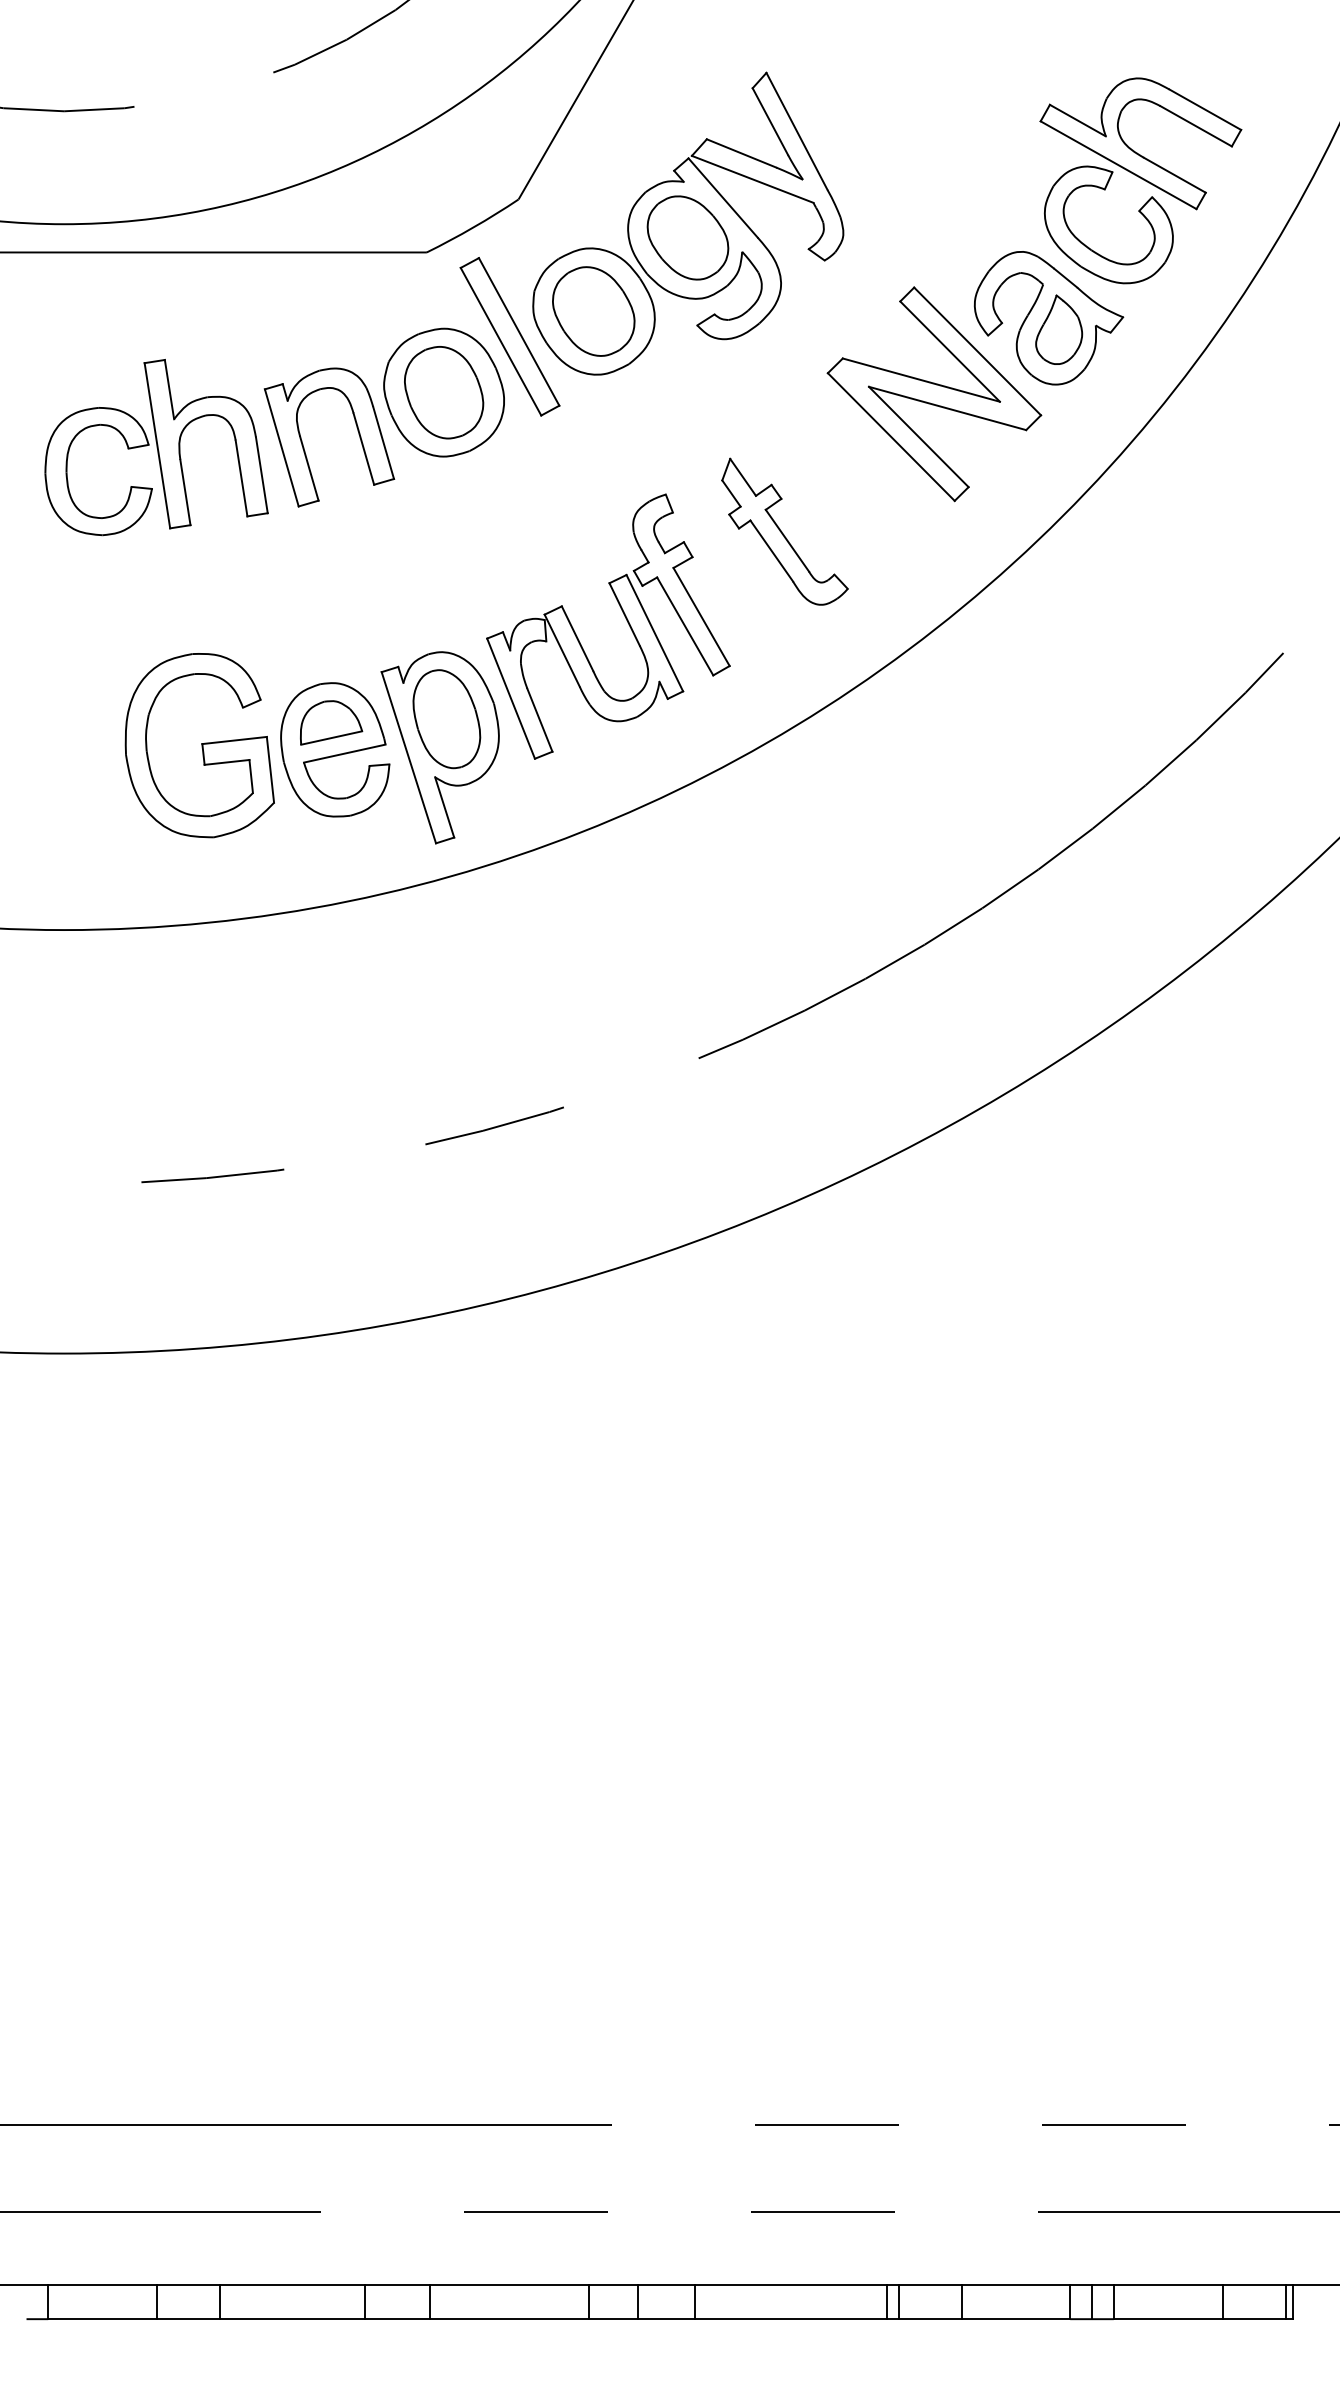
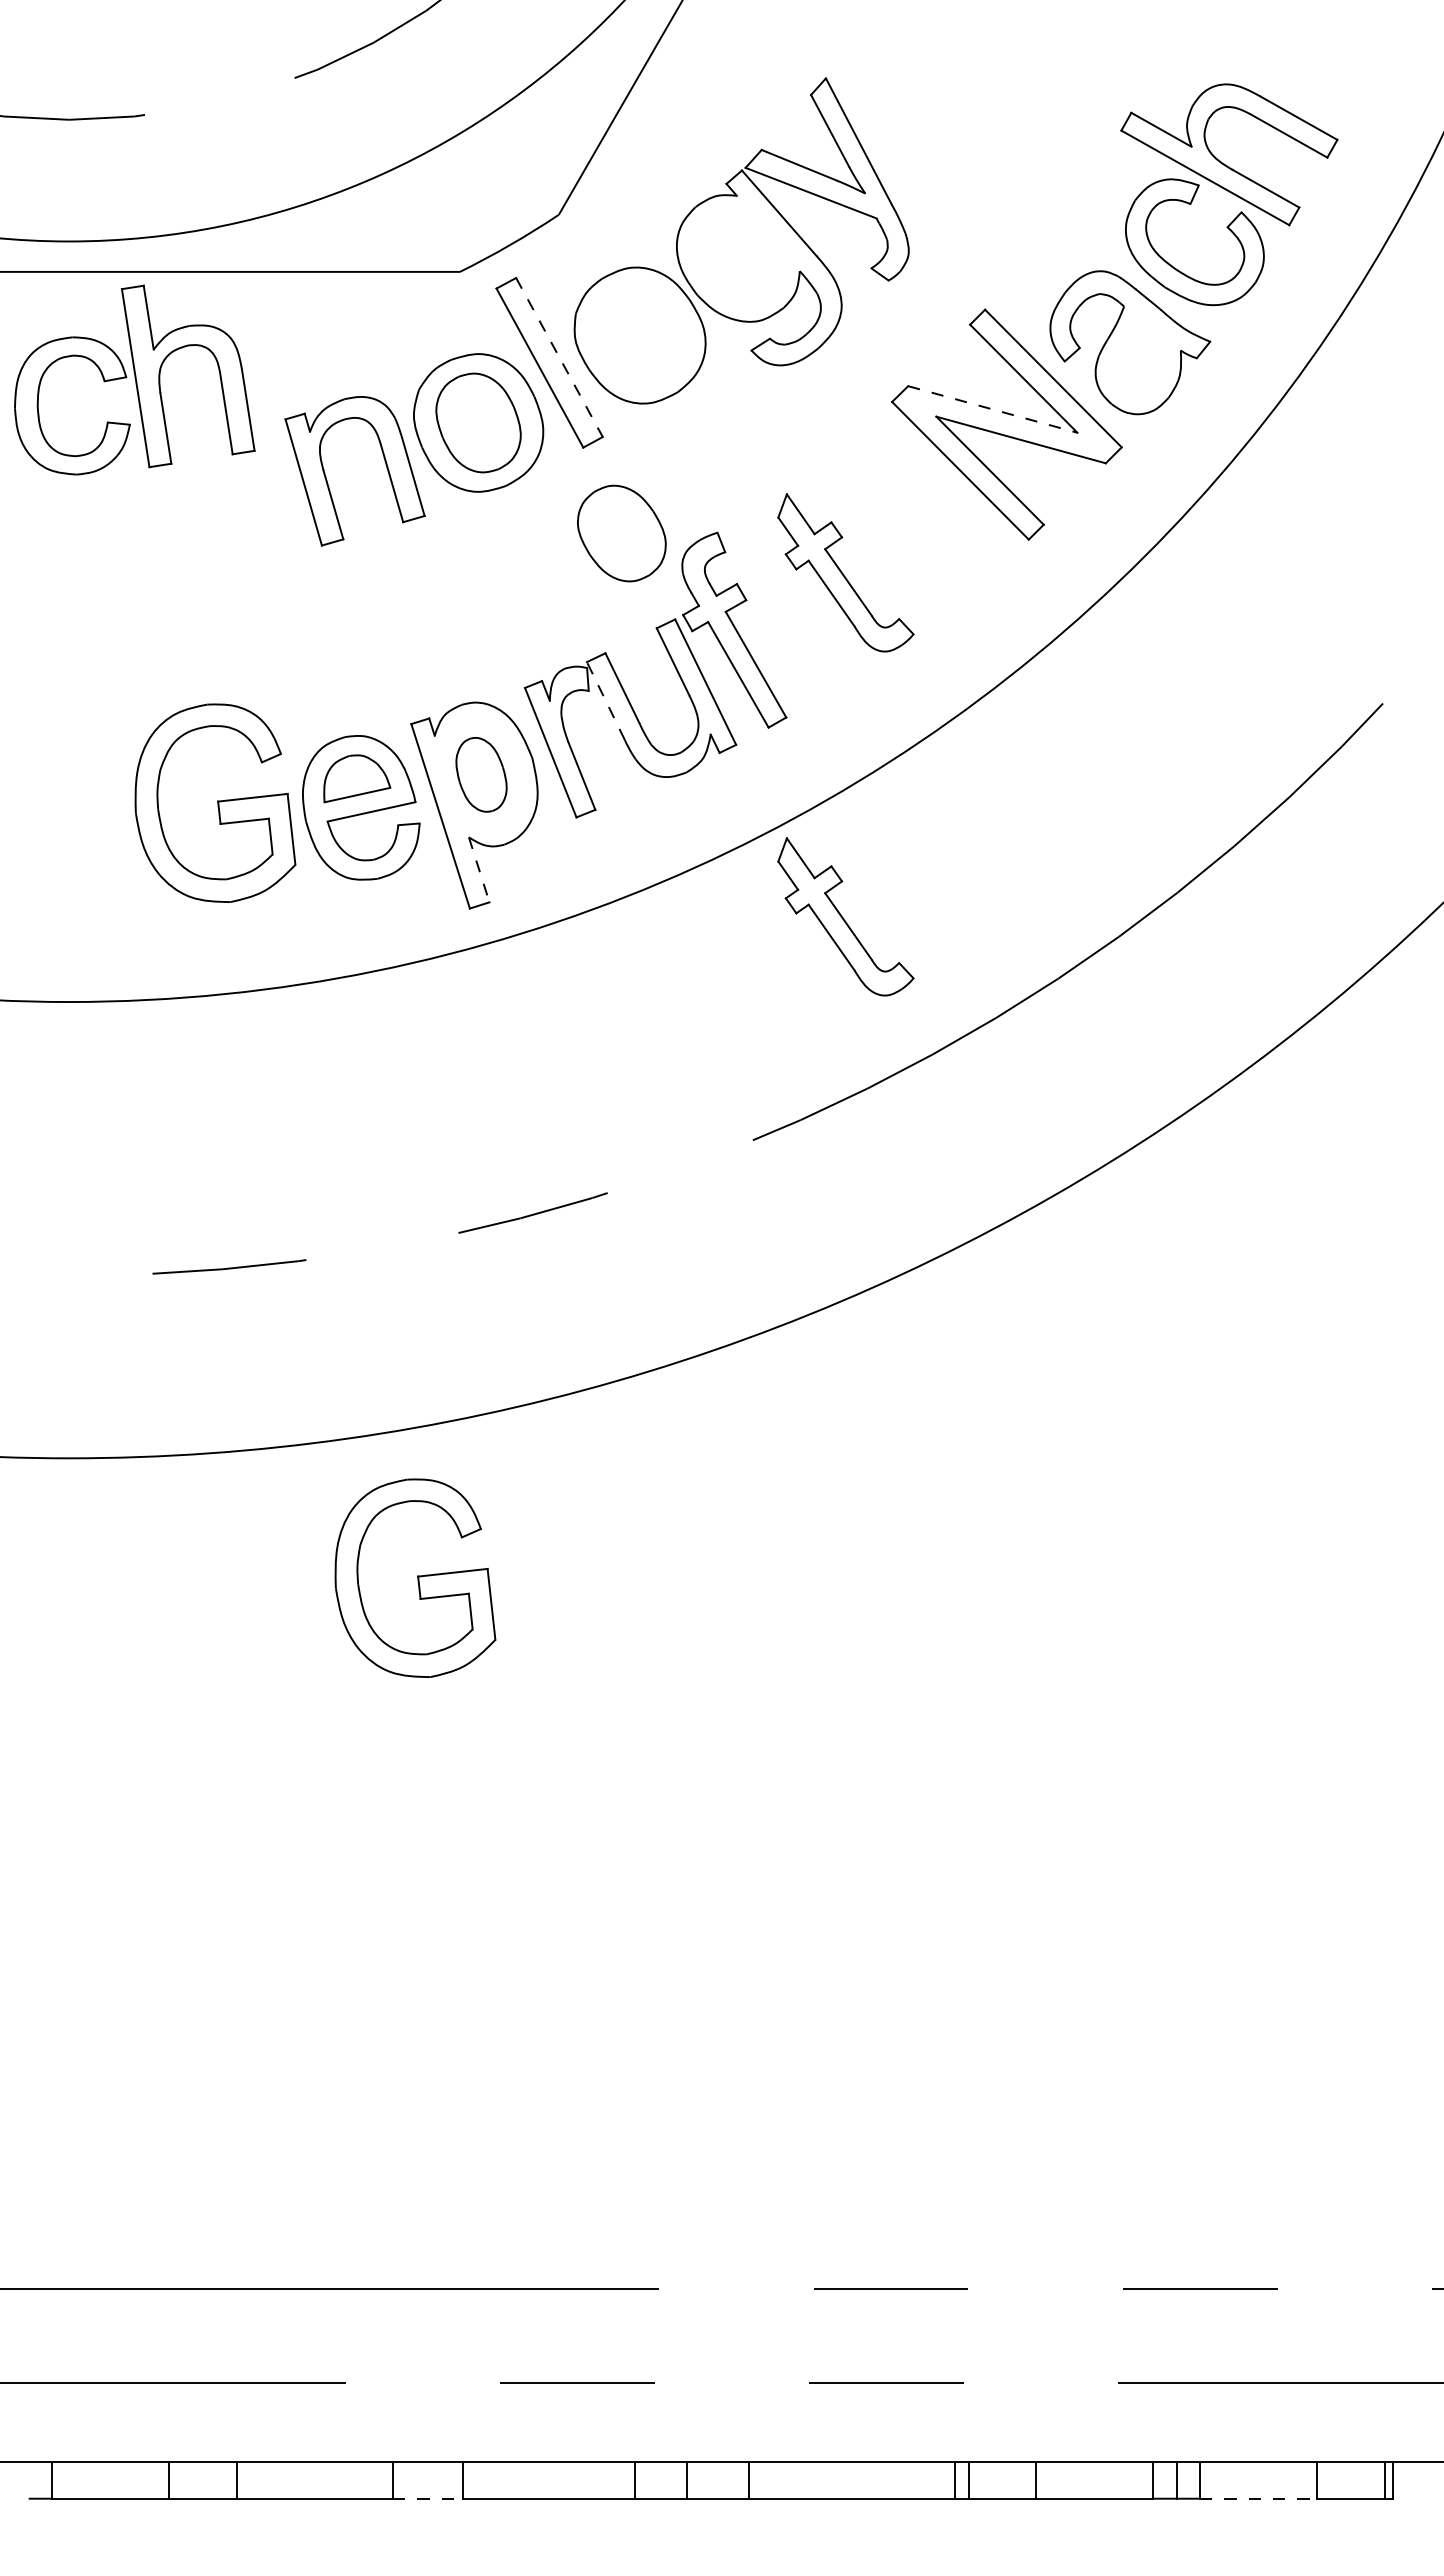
part: (688, 237) -> (741, 255), removed
part: (593, 311) -> (621, 533), moved
part: (1058, 330) -> (1140, 355), removed
line: (519, 331) -> (559, 357), solid -> dashed
line: (921, 380) -> (992, 409), solid -> dashed
part: (156, 446) -> (134, 379), moved
line: (561, 650) -> (605, 700), solid -> dashed
part: (446, 718) -> (481, 774), size x0.7
line: (444, 808) -> (479, 870), solid -> dashed
part: (784, 850) -> (845, 916), added
part: (385, 1464) -> (415, 1577), added
line: (397, 2318) -> (428, 2498), solid -> dashed
line: (1167, 2318) -> (1258, 2498), solid -> dashed

